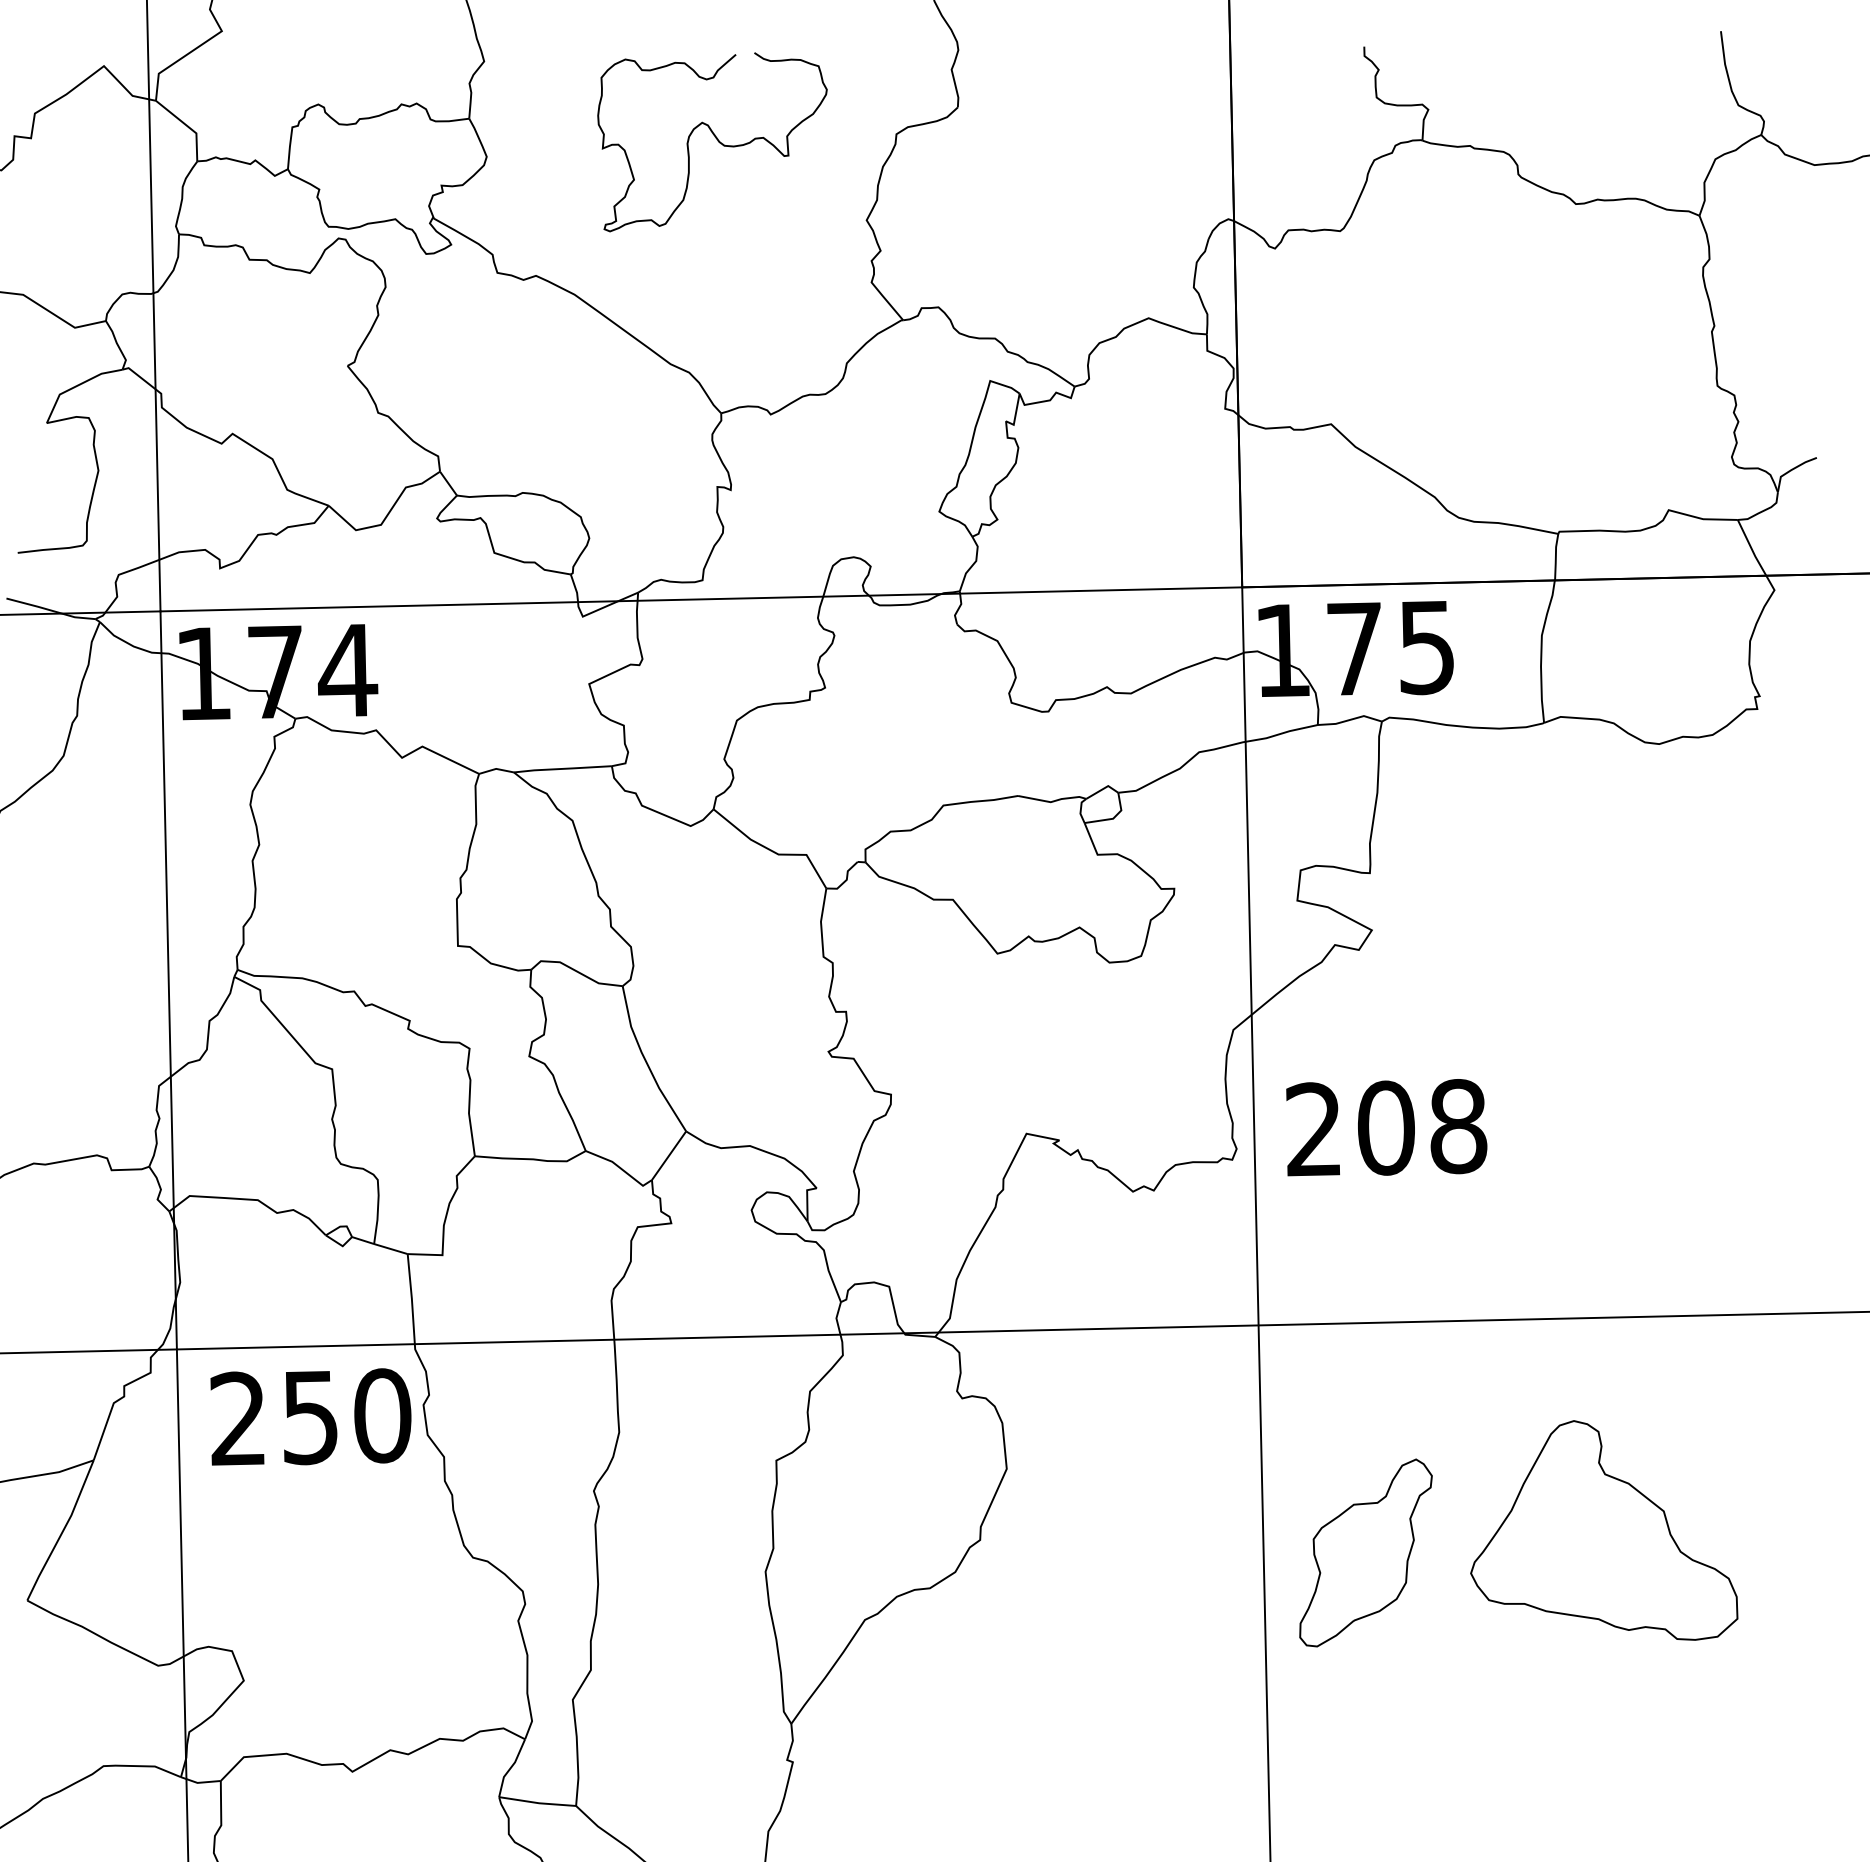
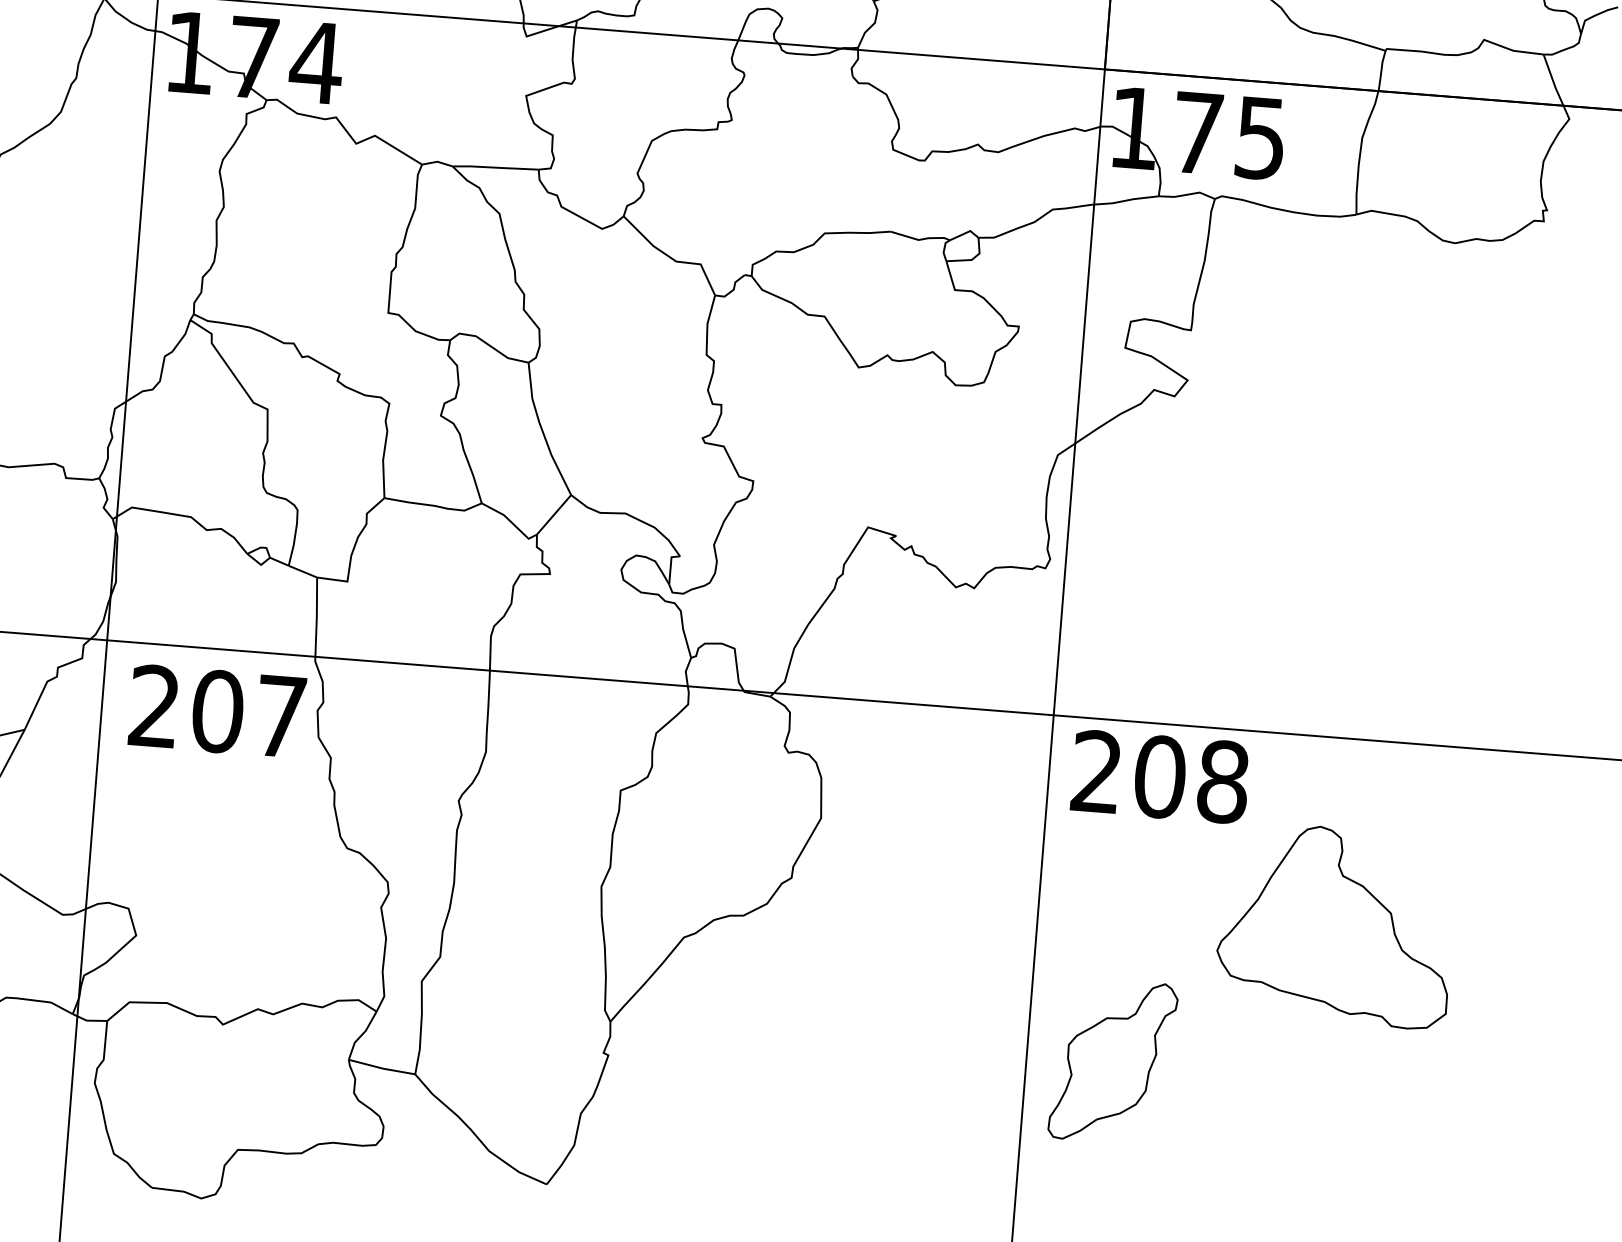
text: (1386, 1127) -> (1160, 776), moved
text: (346, 1416) -> (249, 713), 250 -> 207
part: (1365, 1552) -> (1112, 1060), moved

